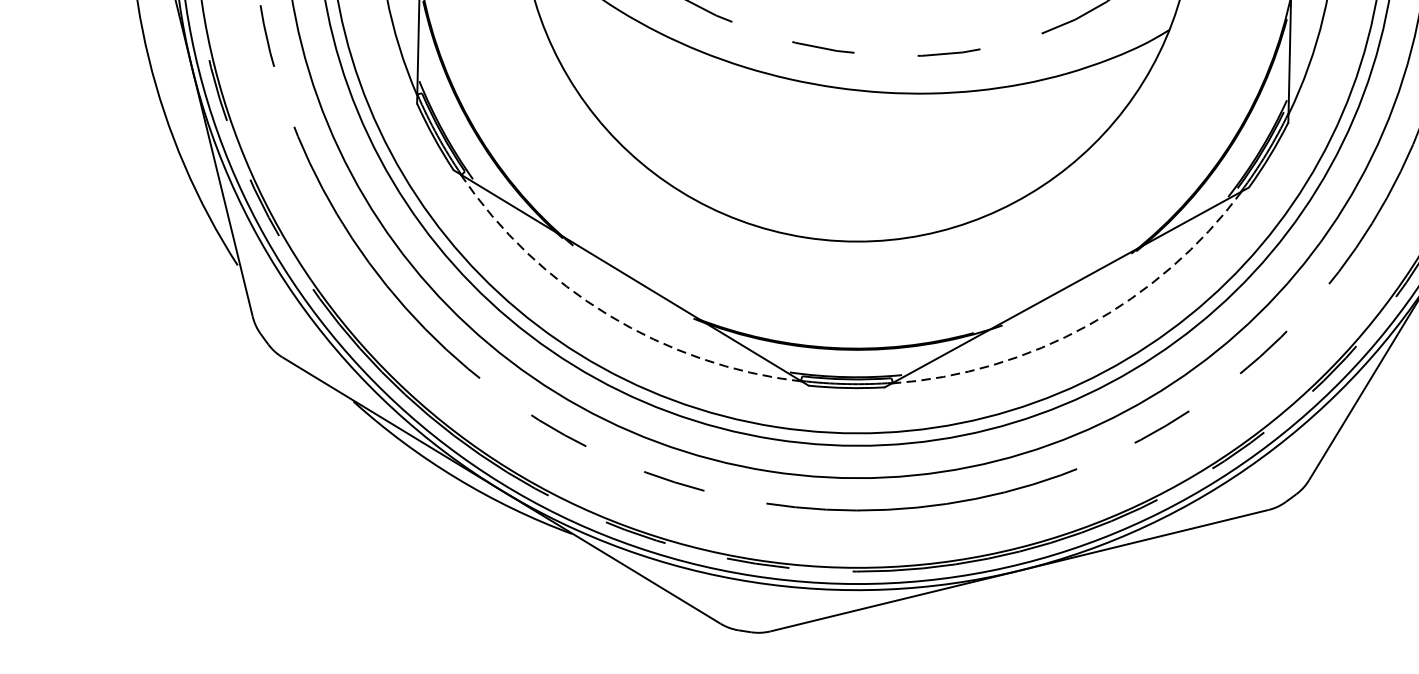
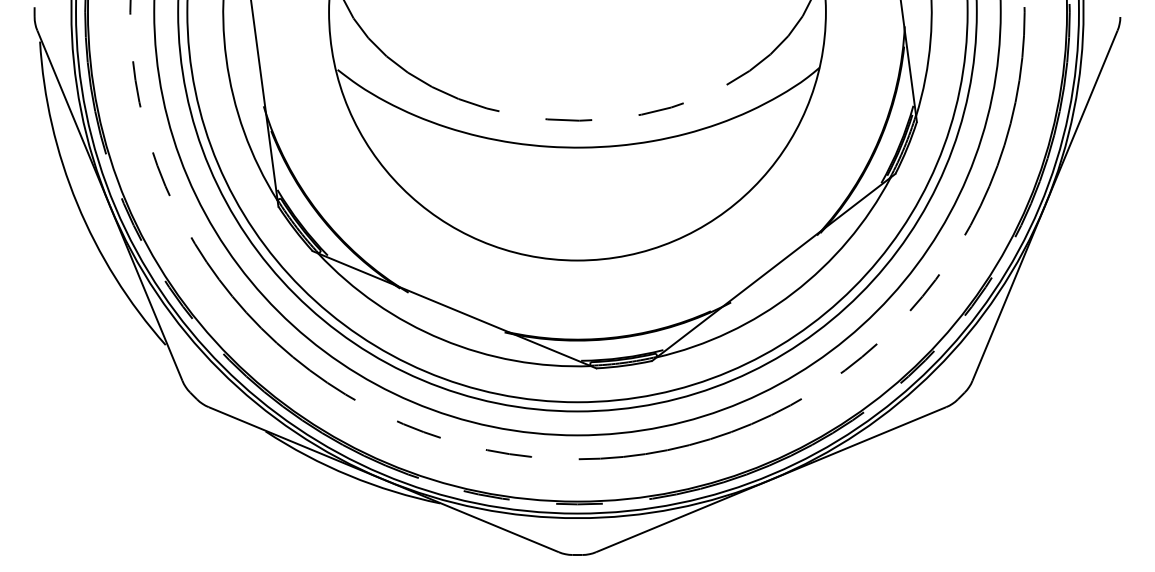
arc: (608, 315) -> (442, 339), dashed -> solid
arc: (1088, 325) -> (793, 292), dashed -> solid

